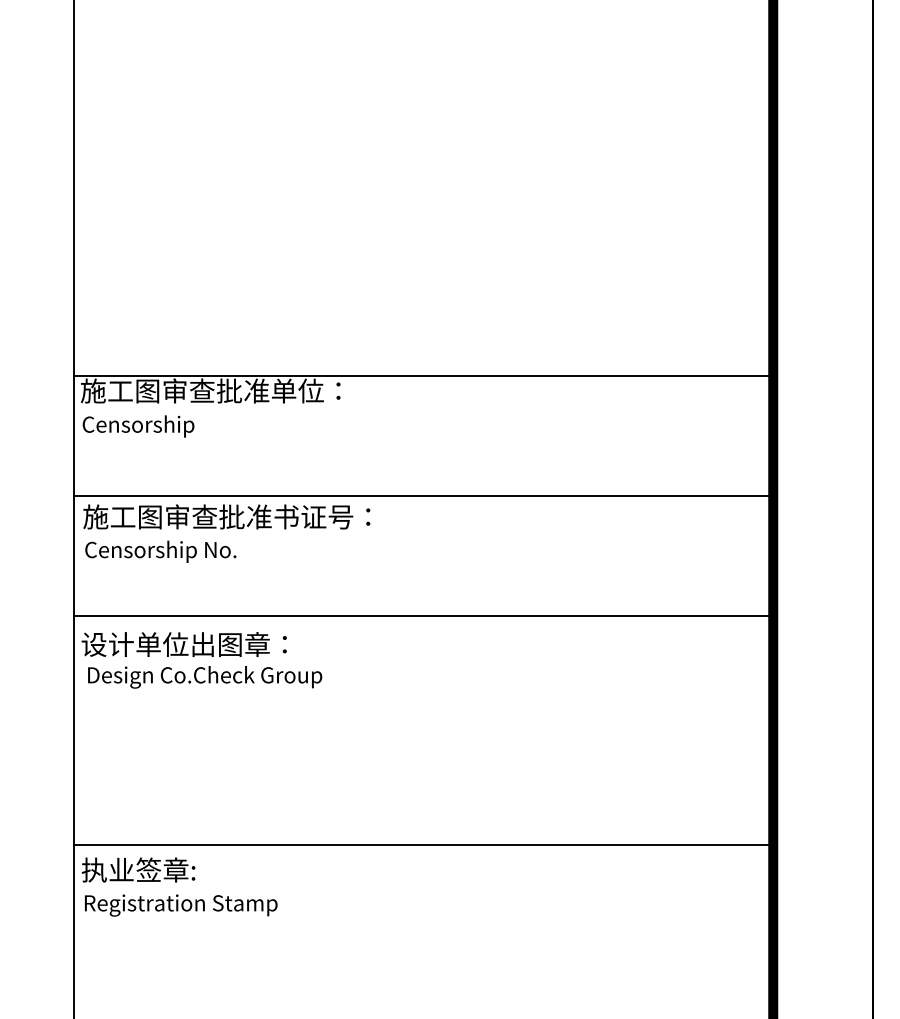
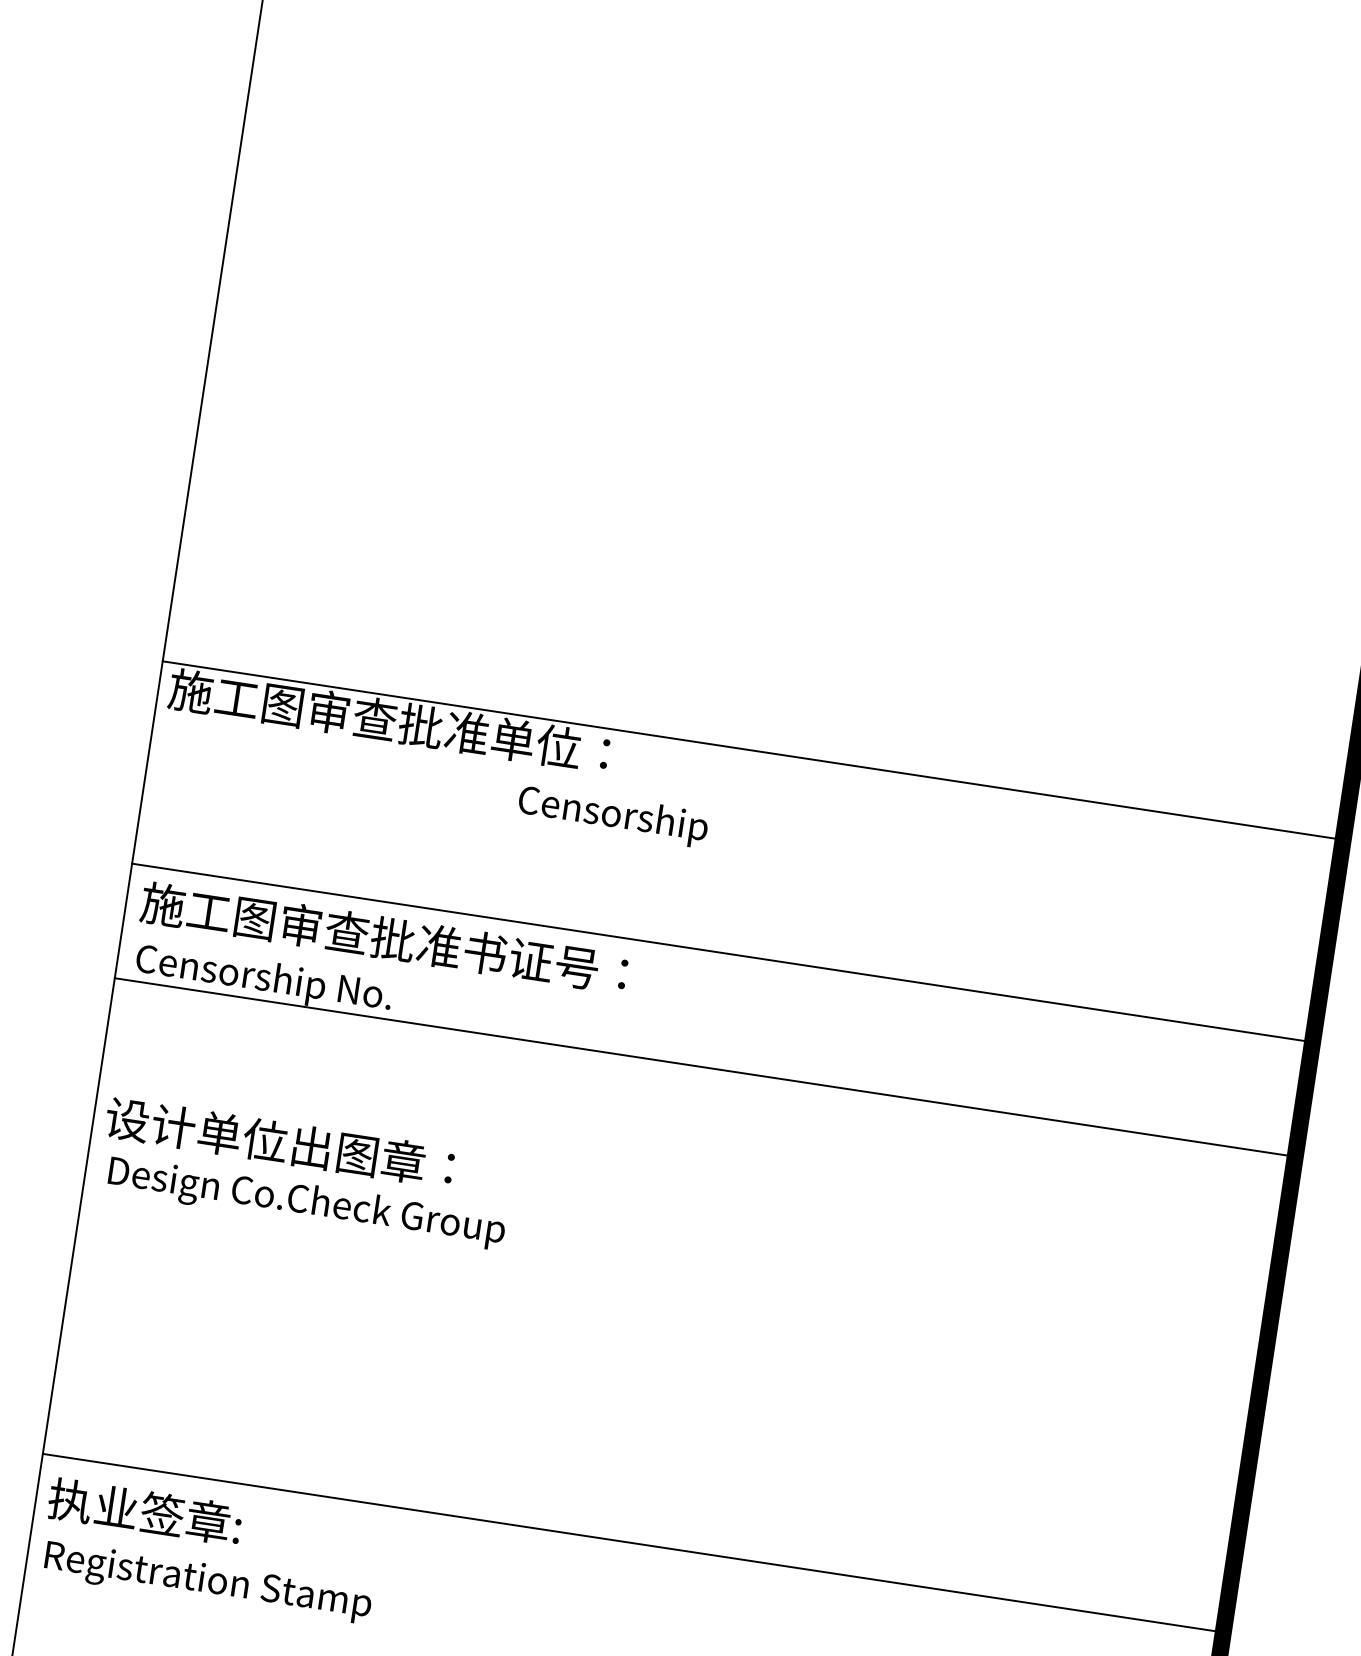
text: (138, 426) -> (612, 816), moved
line: (423, 615) -> (704, 1066), moved

